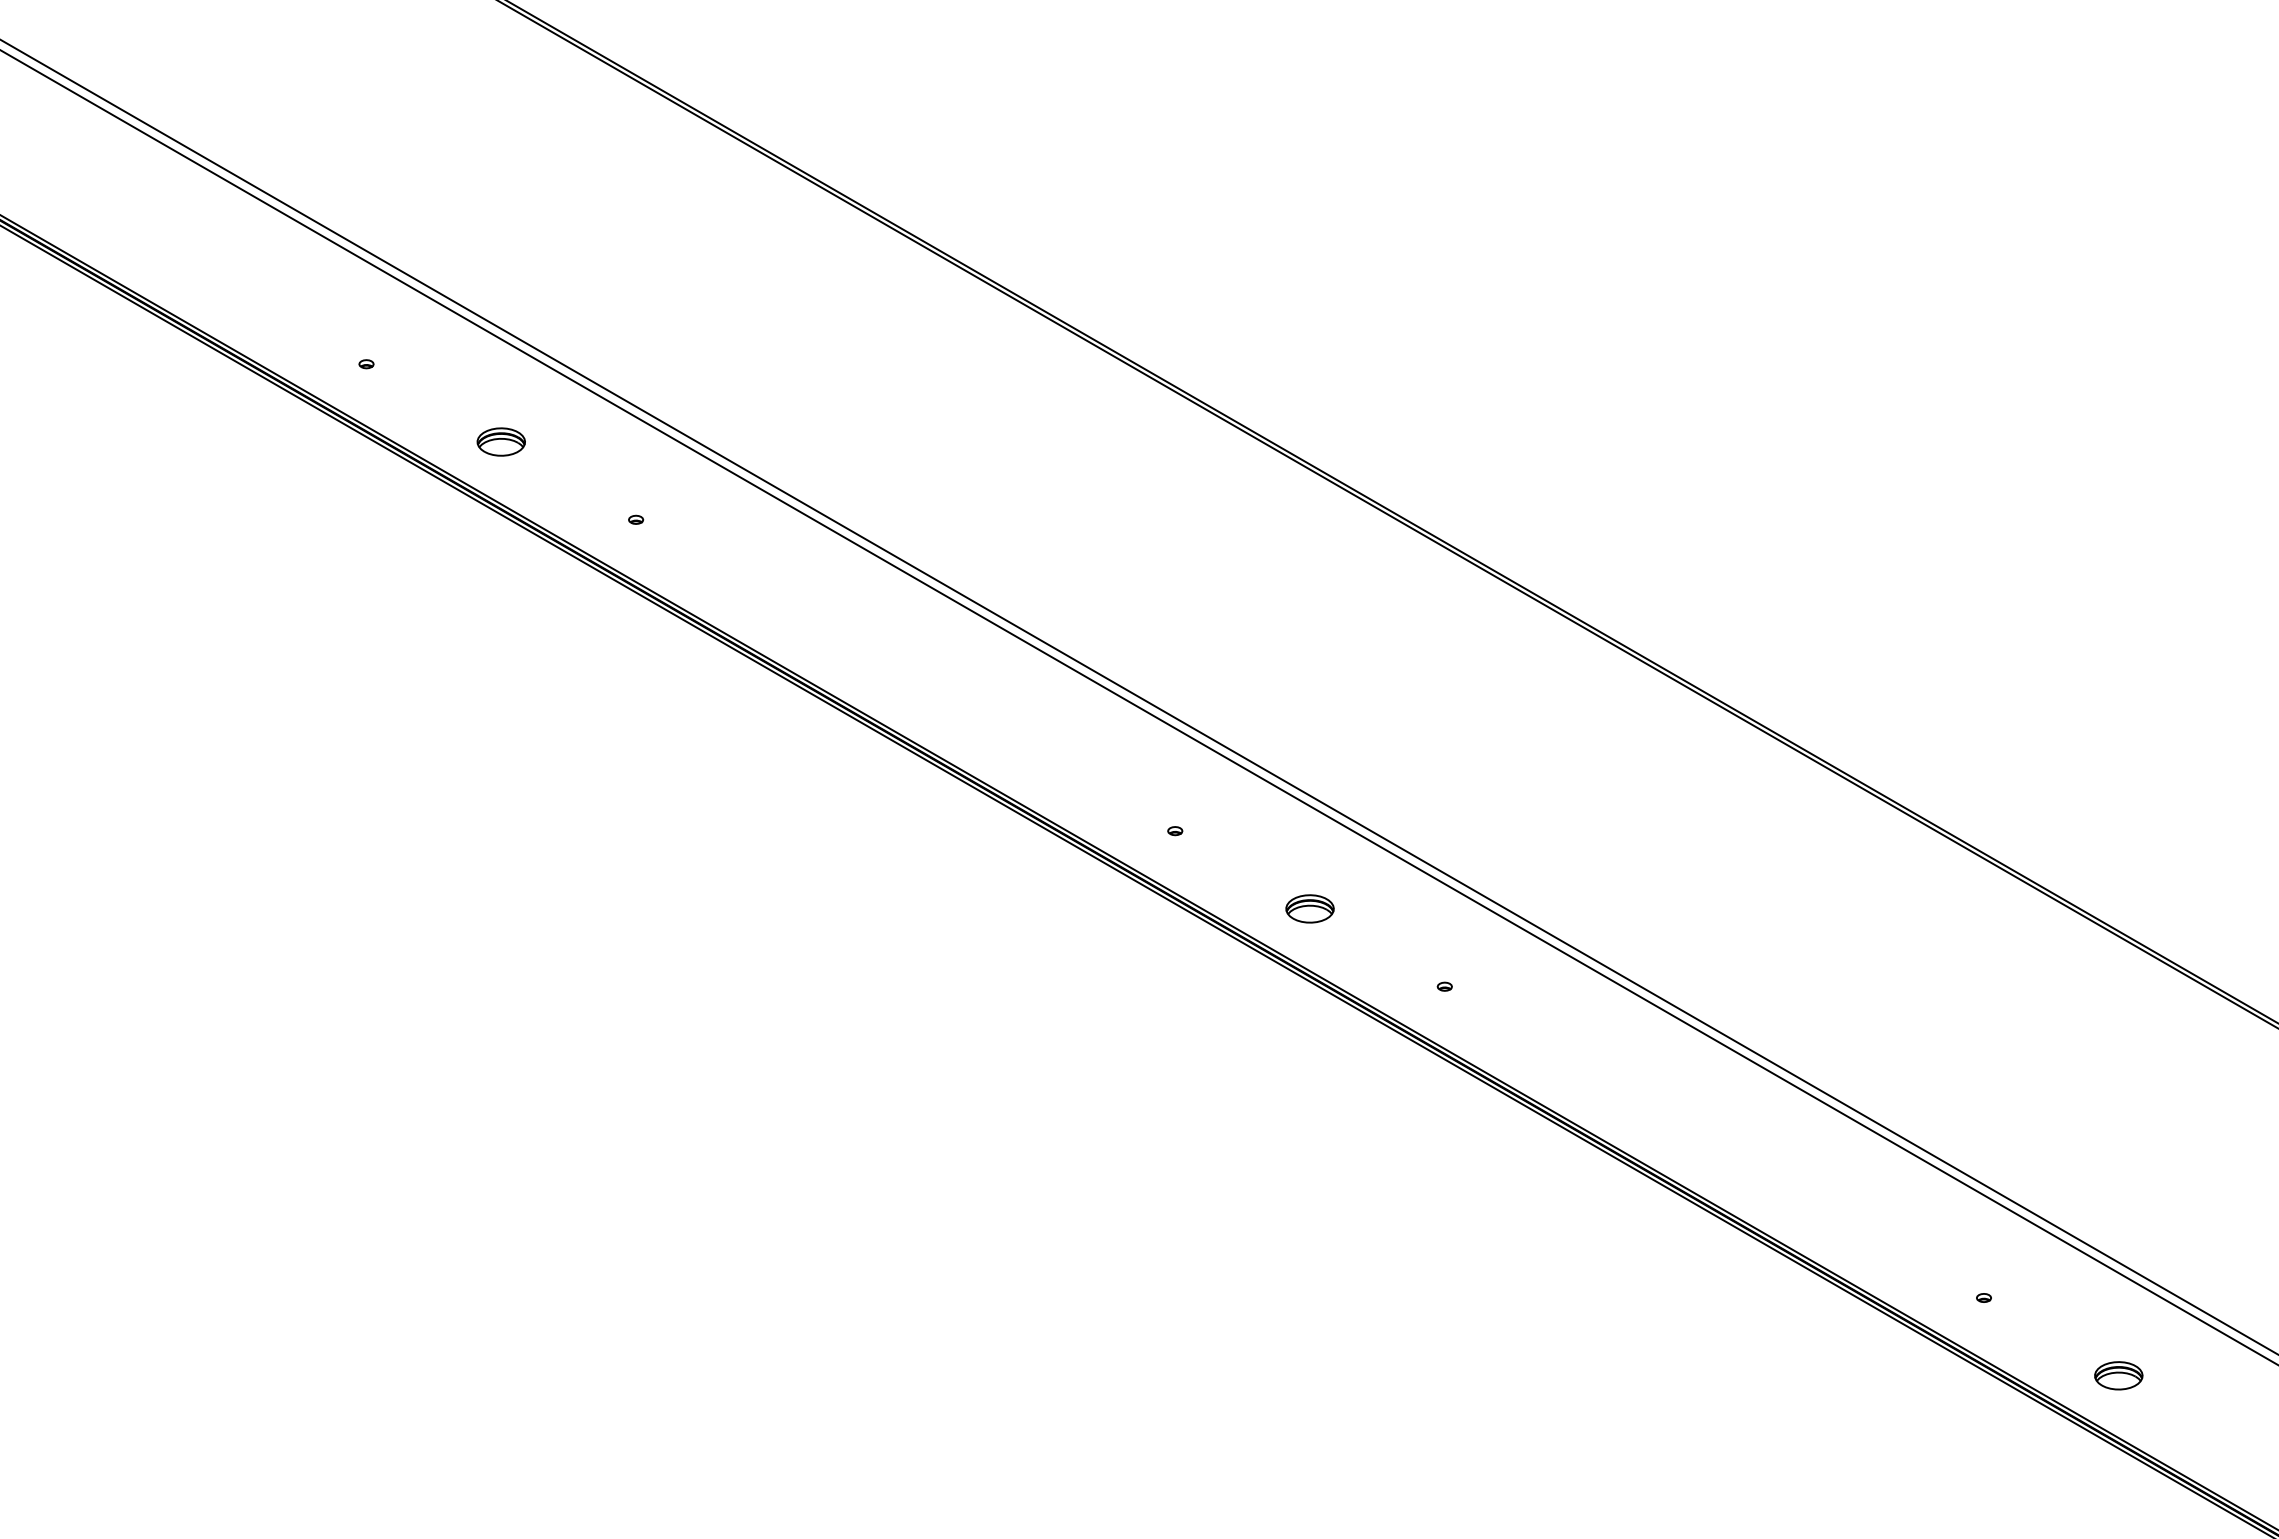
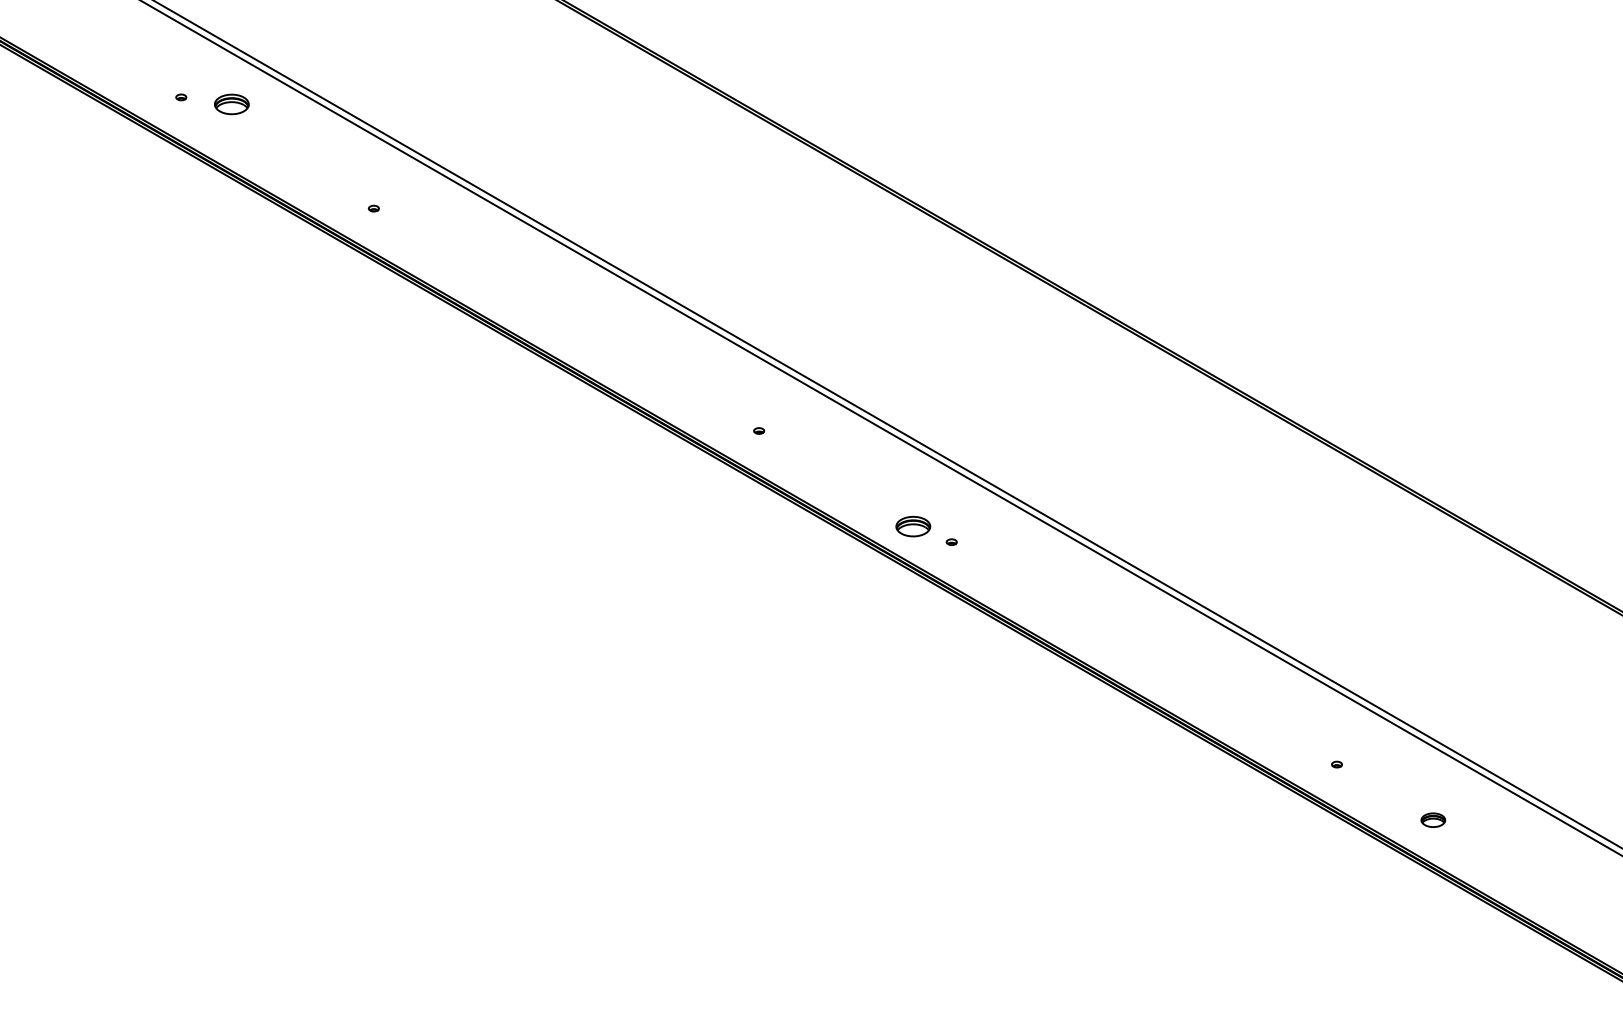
part: (500, 441) -> (231, 104), moved
part: (1309, 908) -> (912, 526), moved
part: (2118, 1375) -> (1433, 819), size x0.7

